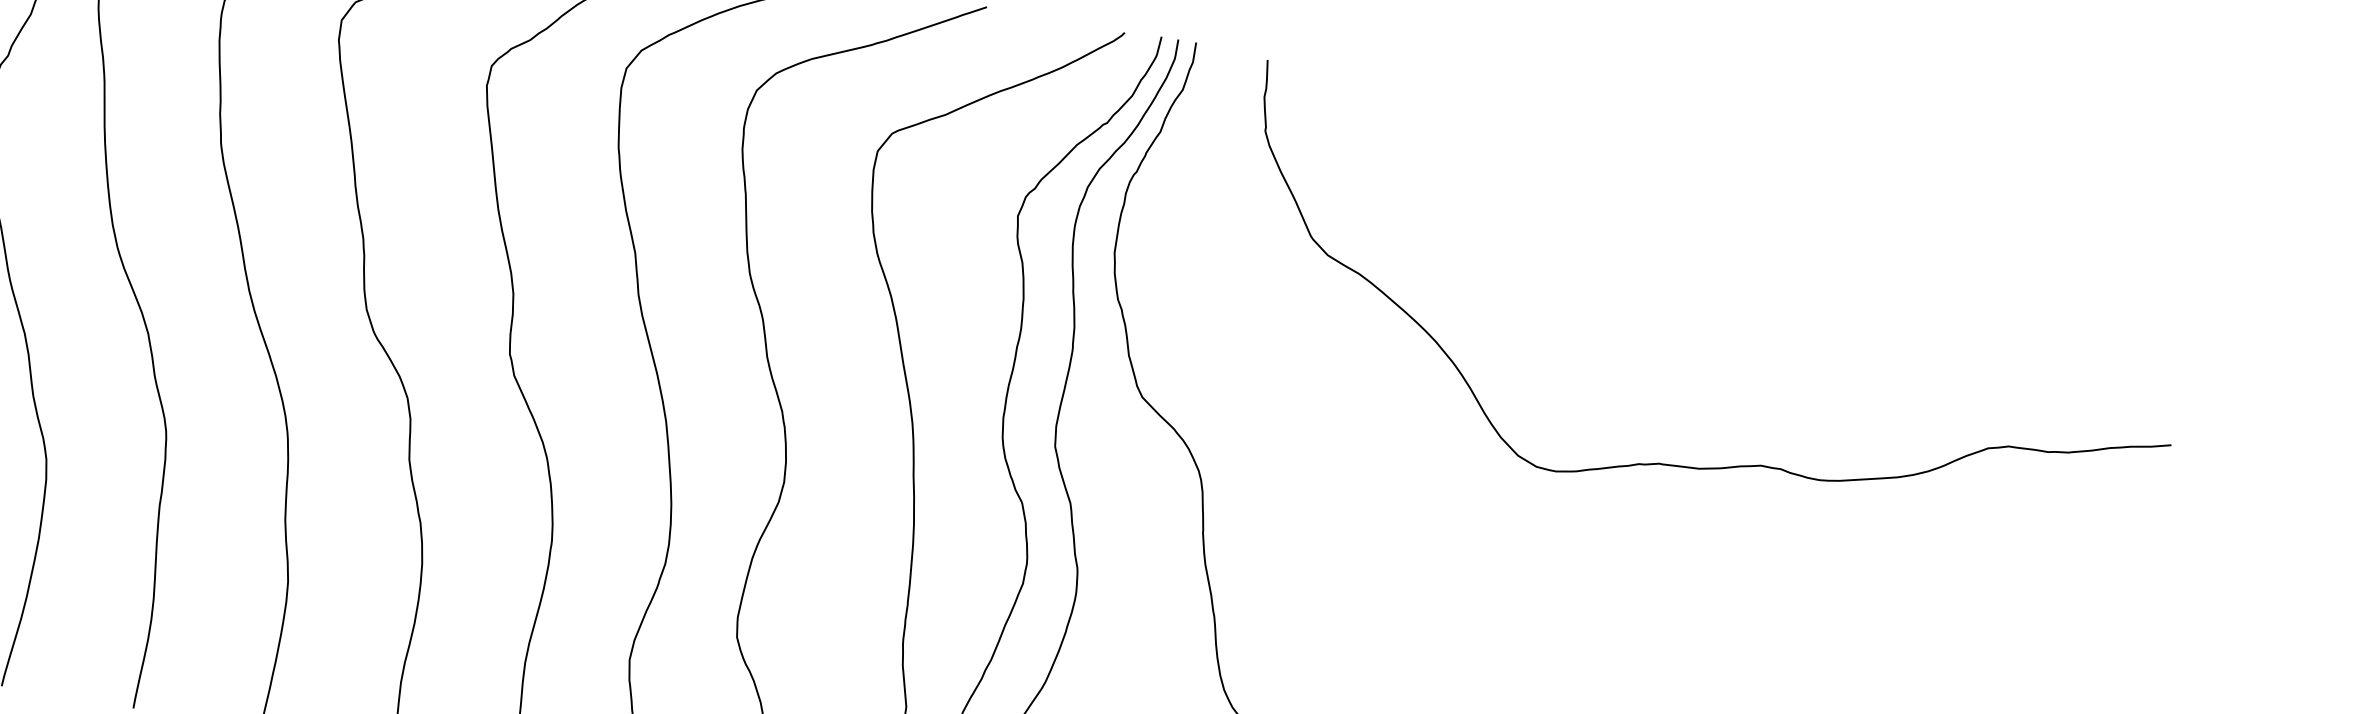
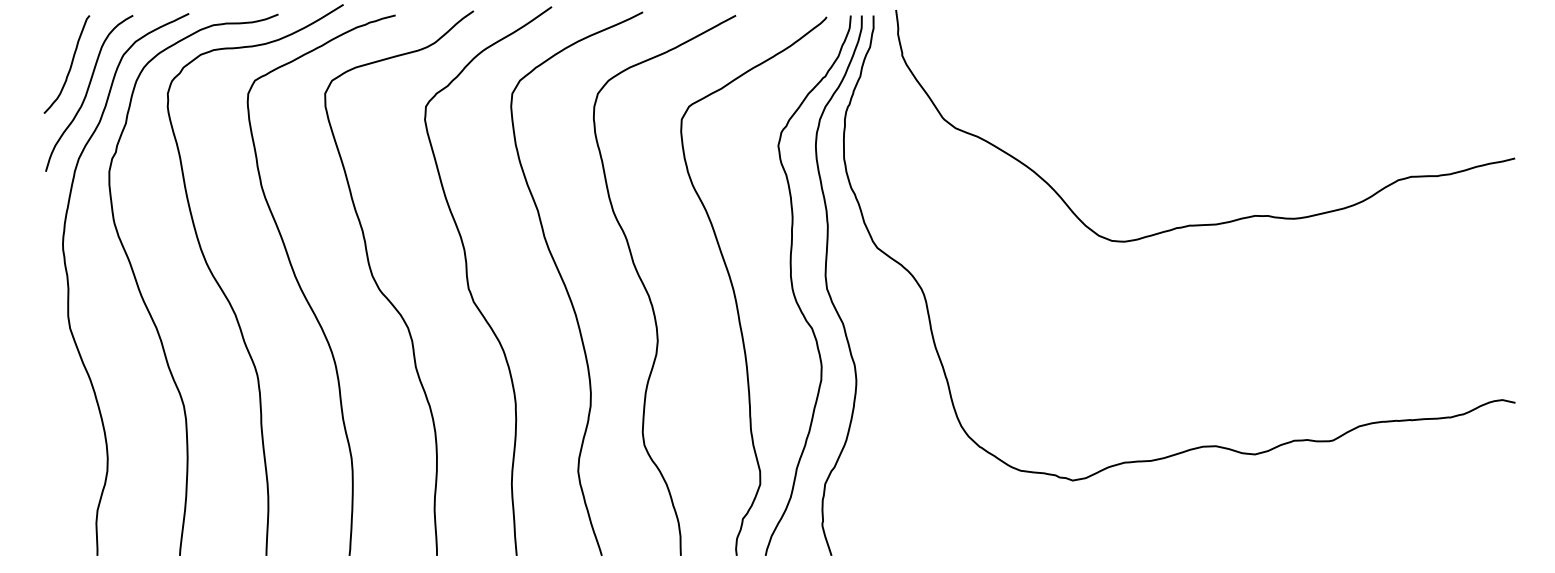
curve: (1714, 466) -> (1225, 221), moved

